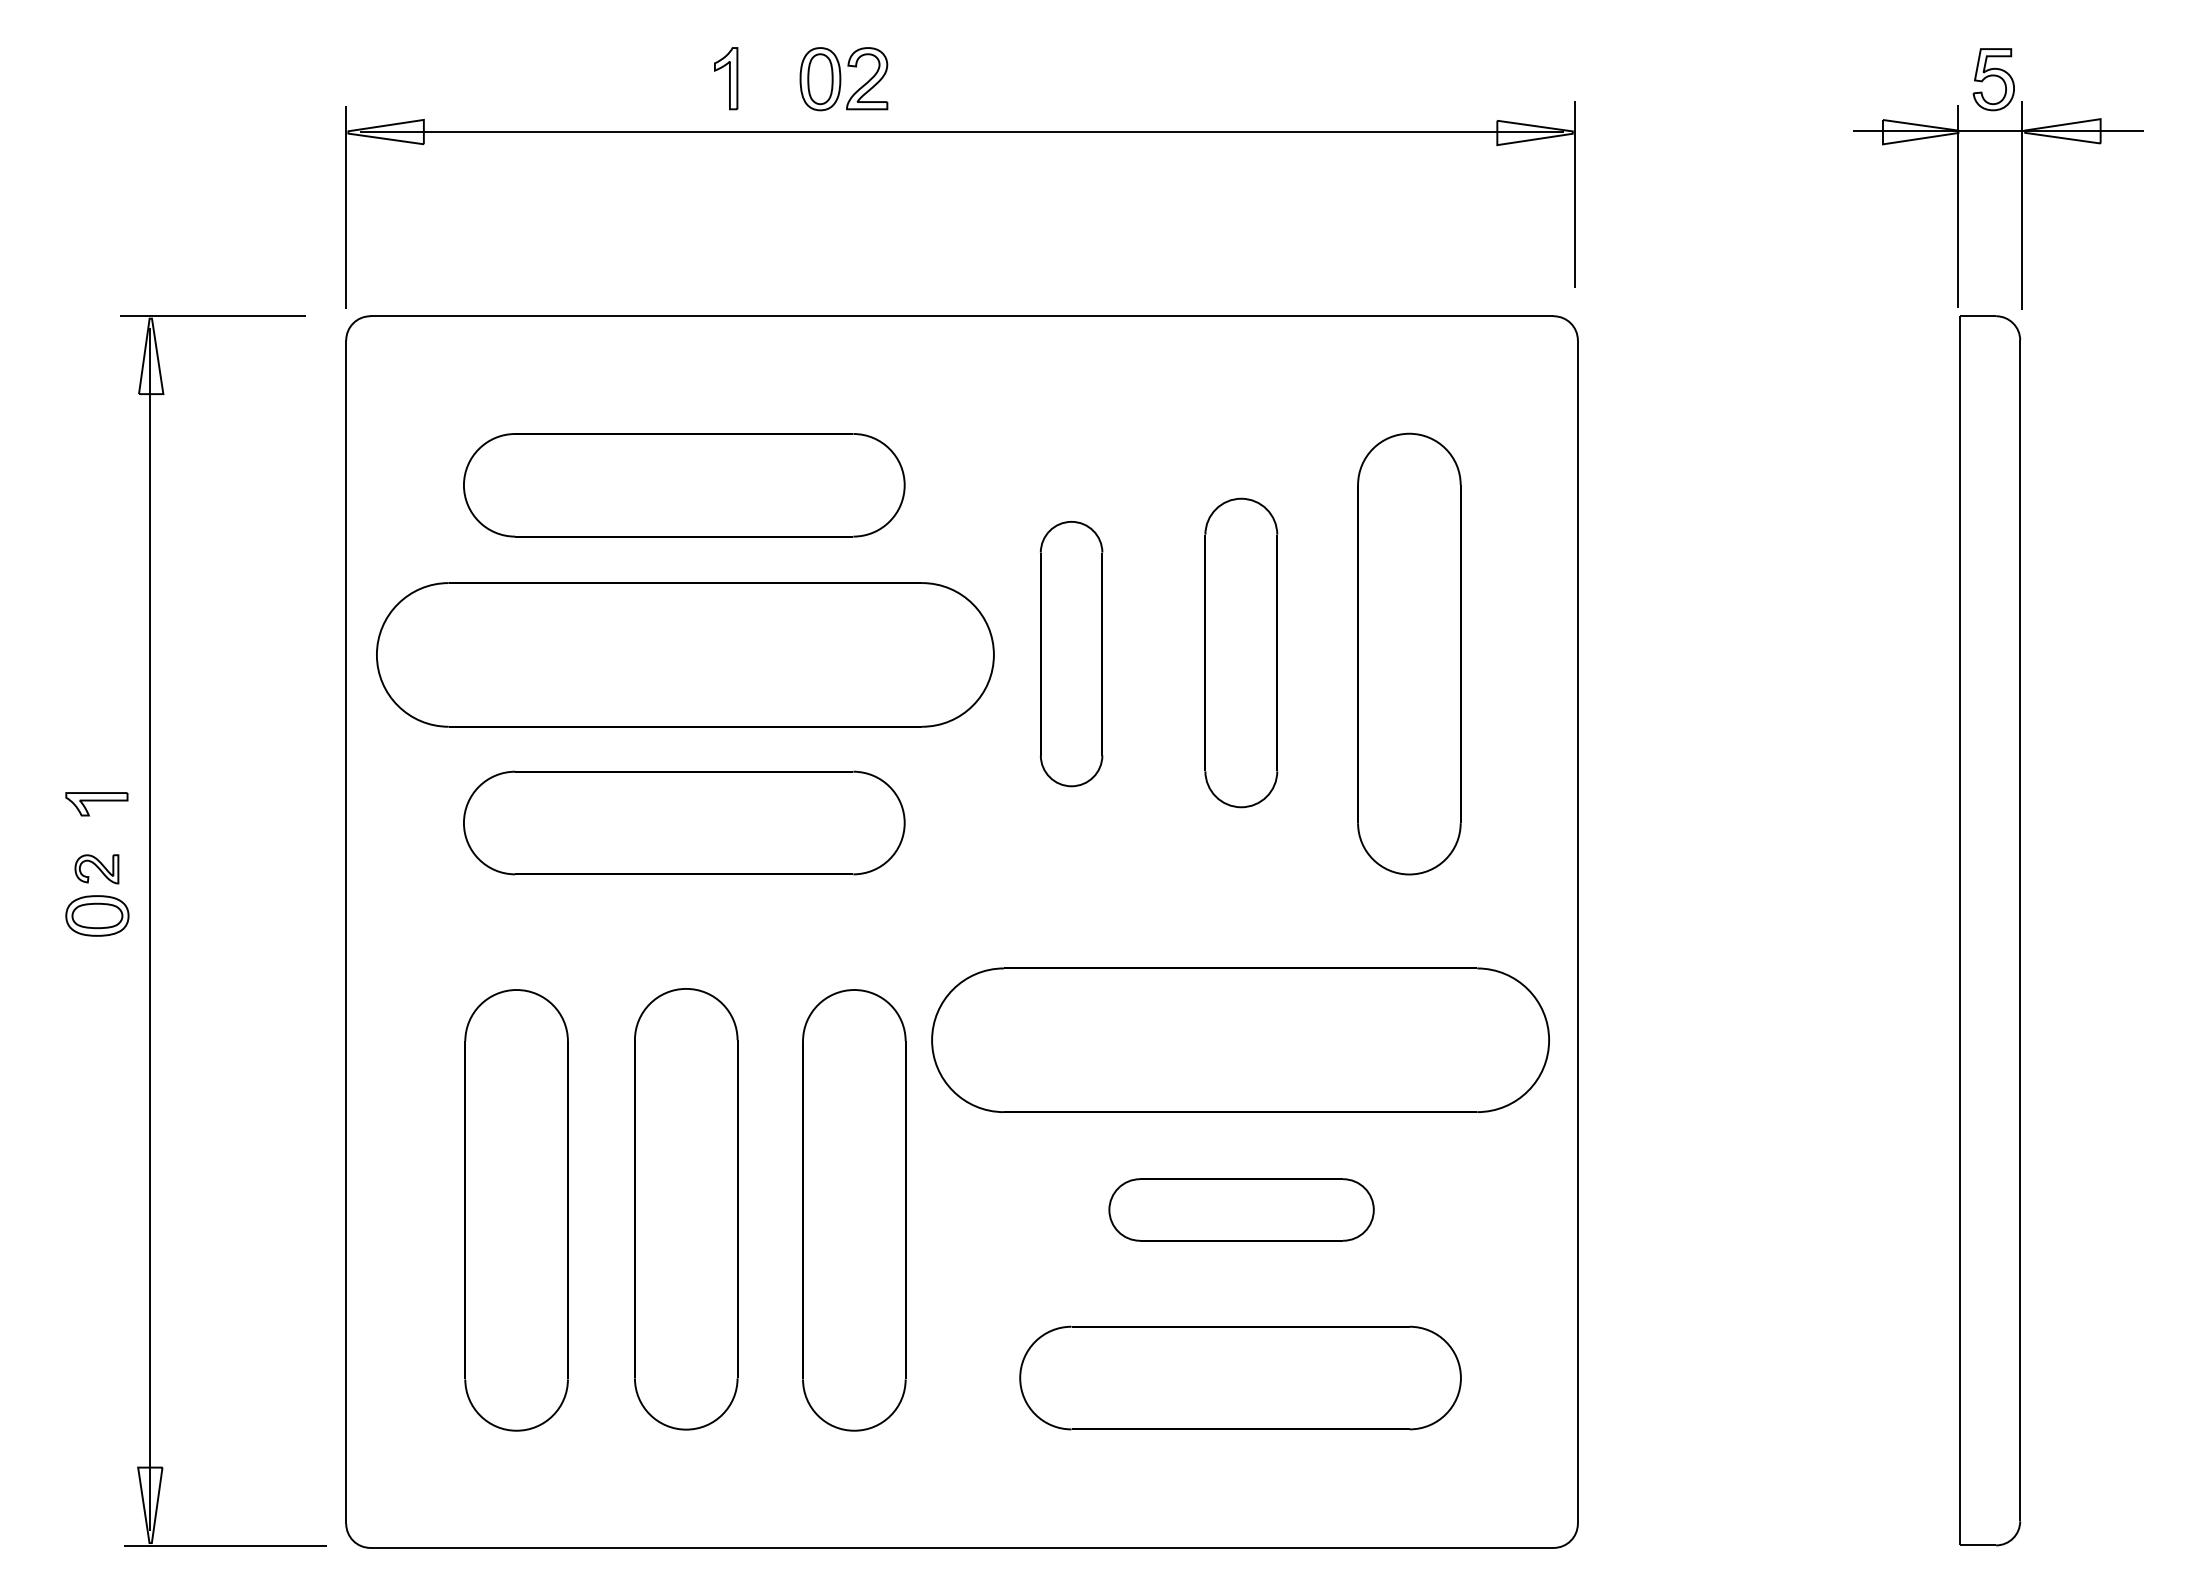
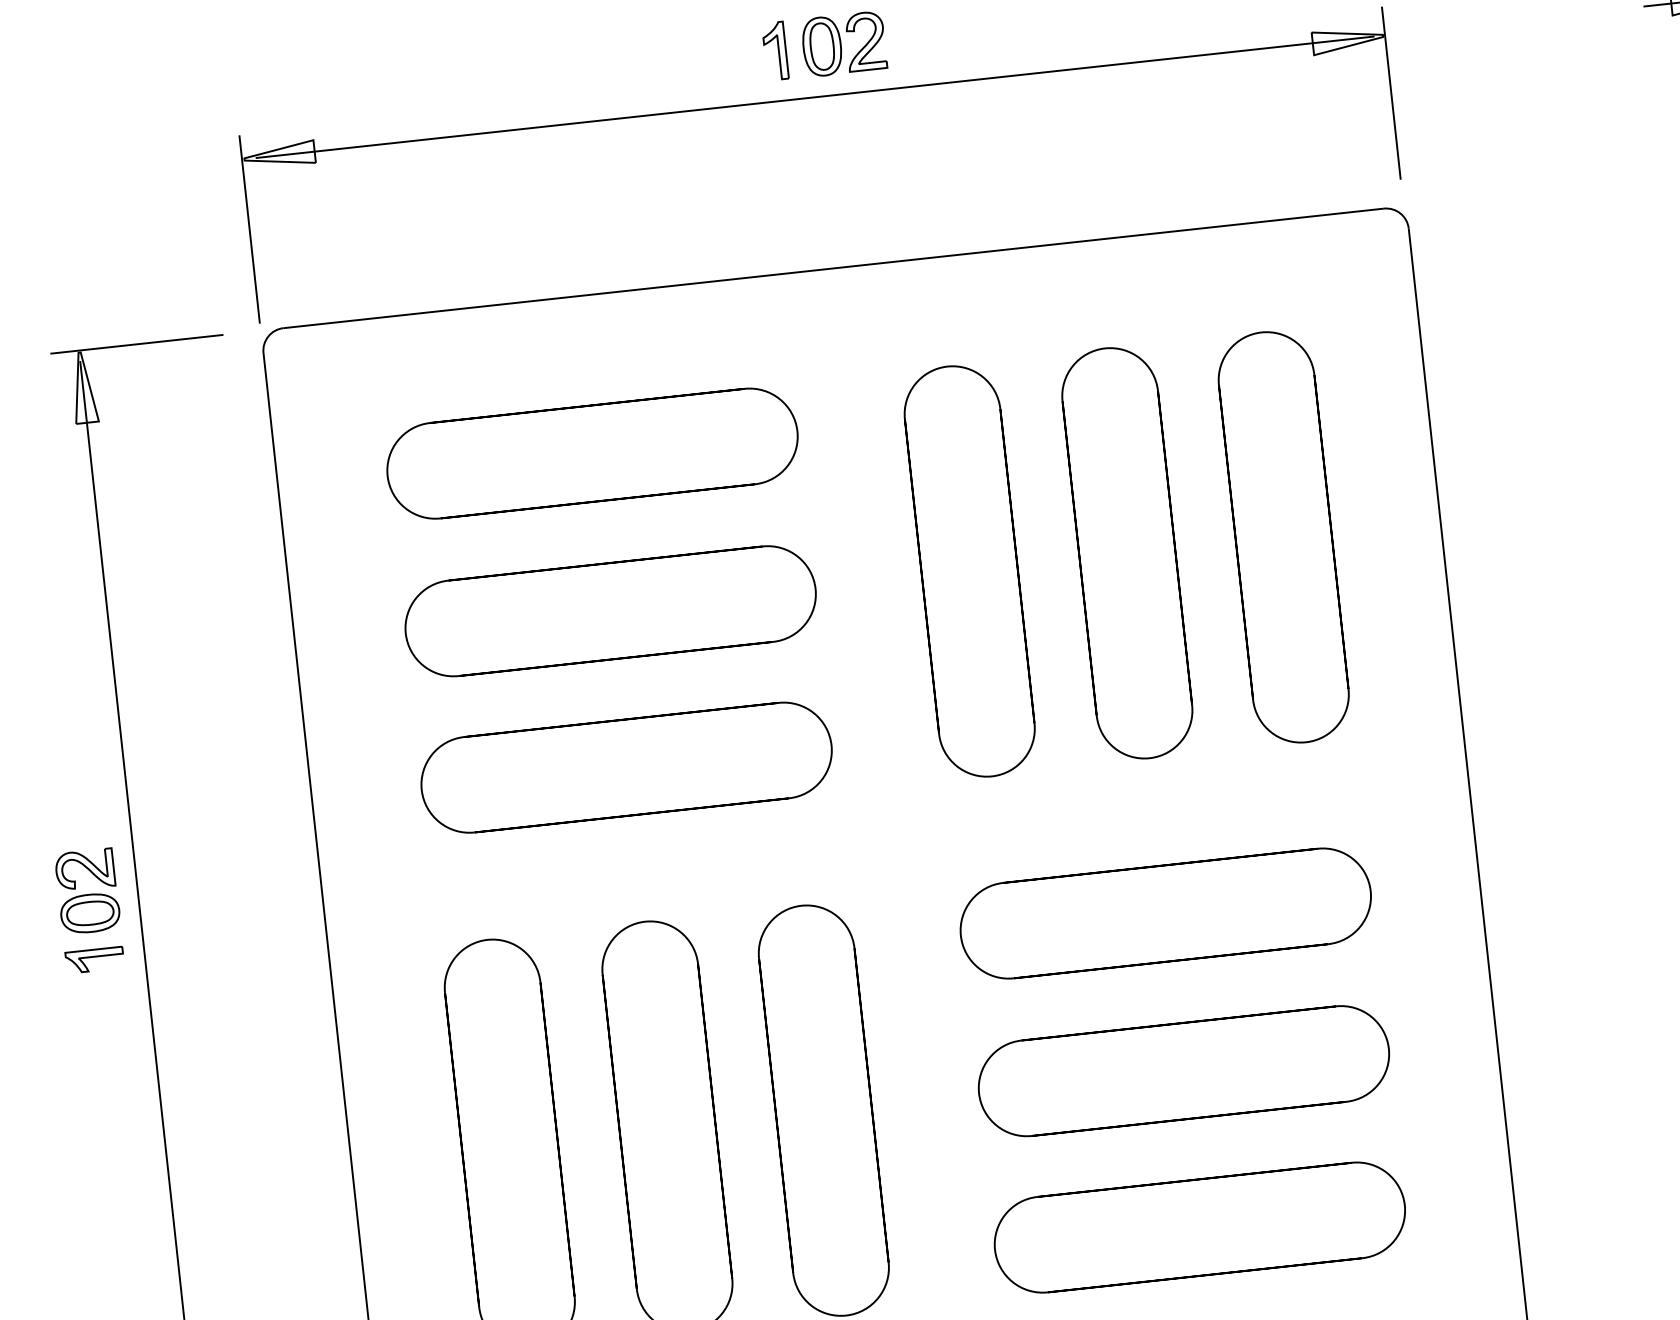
part: (726, 78) -> (775, 51), moved
part: (843, 79) -> (843, 44), moved
part: (1241, 652) -> (1127, 552), size x1.43
part: (1071, 653) -> (969, 570), size x1.67
part: (685, 654) -> (610, 610), size x0.71
part: (96, 804) -> (94, 960), moved
part: (96, 869) -> (84, 870), size x1.43
part: (1240, 1040) -> (1165, 913), size x0.71
part: (1241, 1209) -> (1183, 1070), size x1.67

